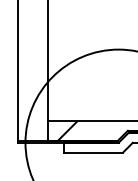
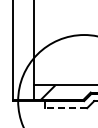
line: (93, 153) -> (66, 108), solid -> dashed

